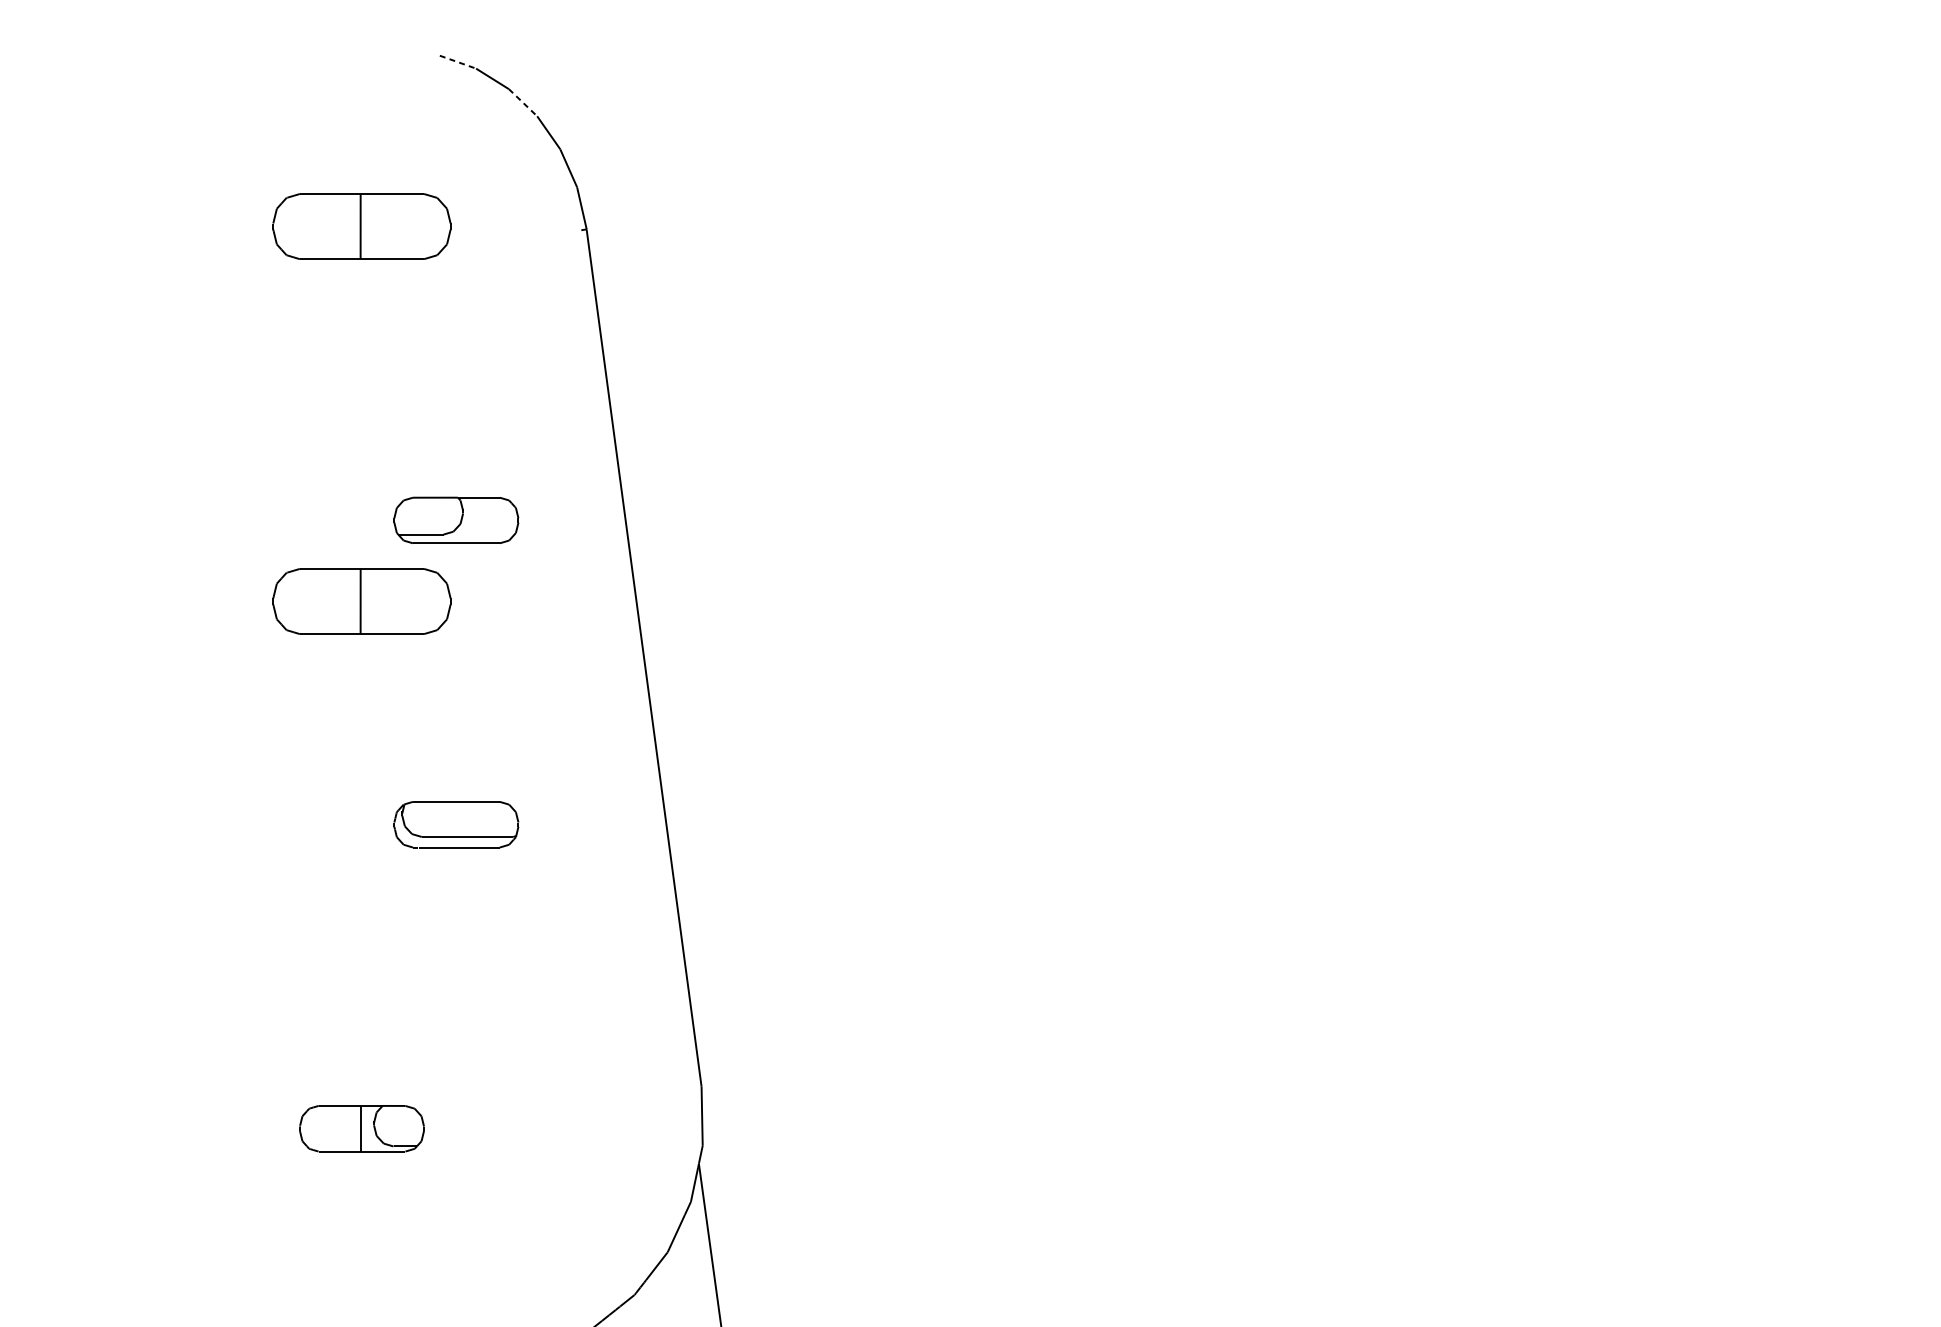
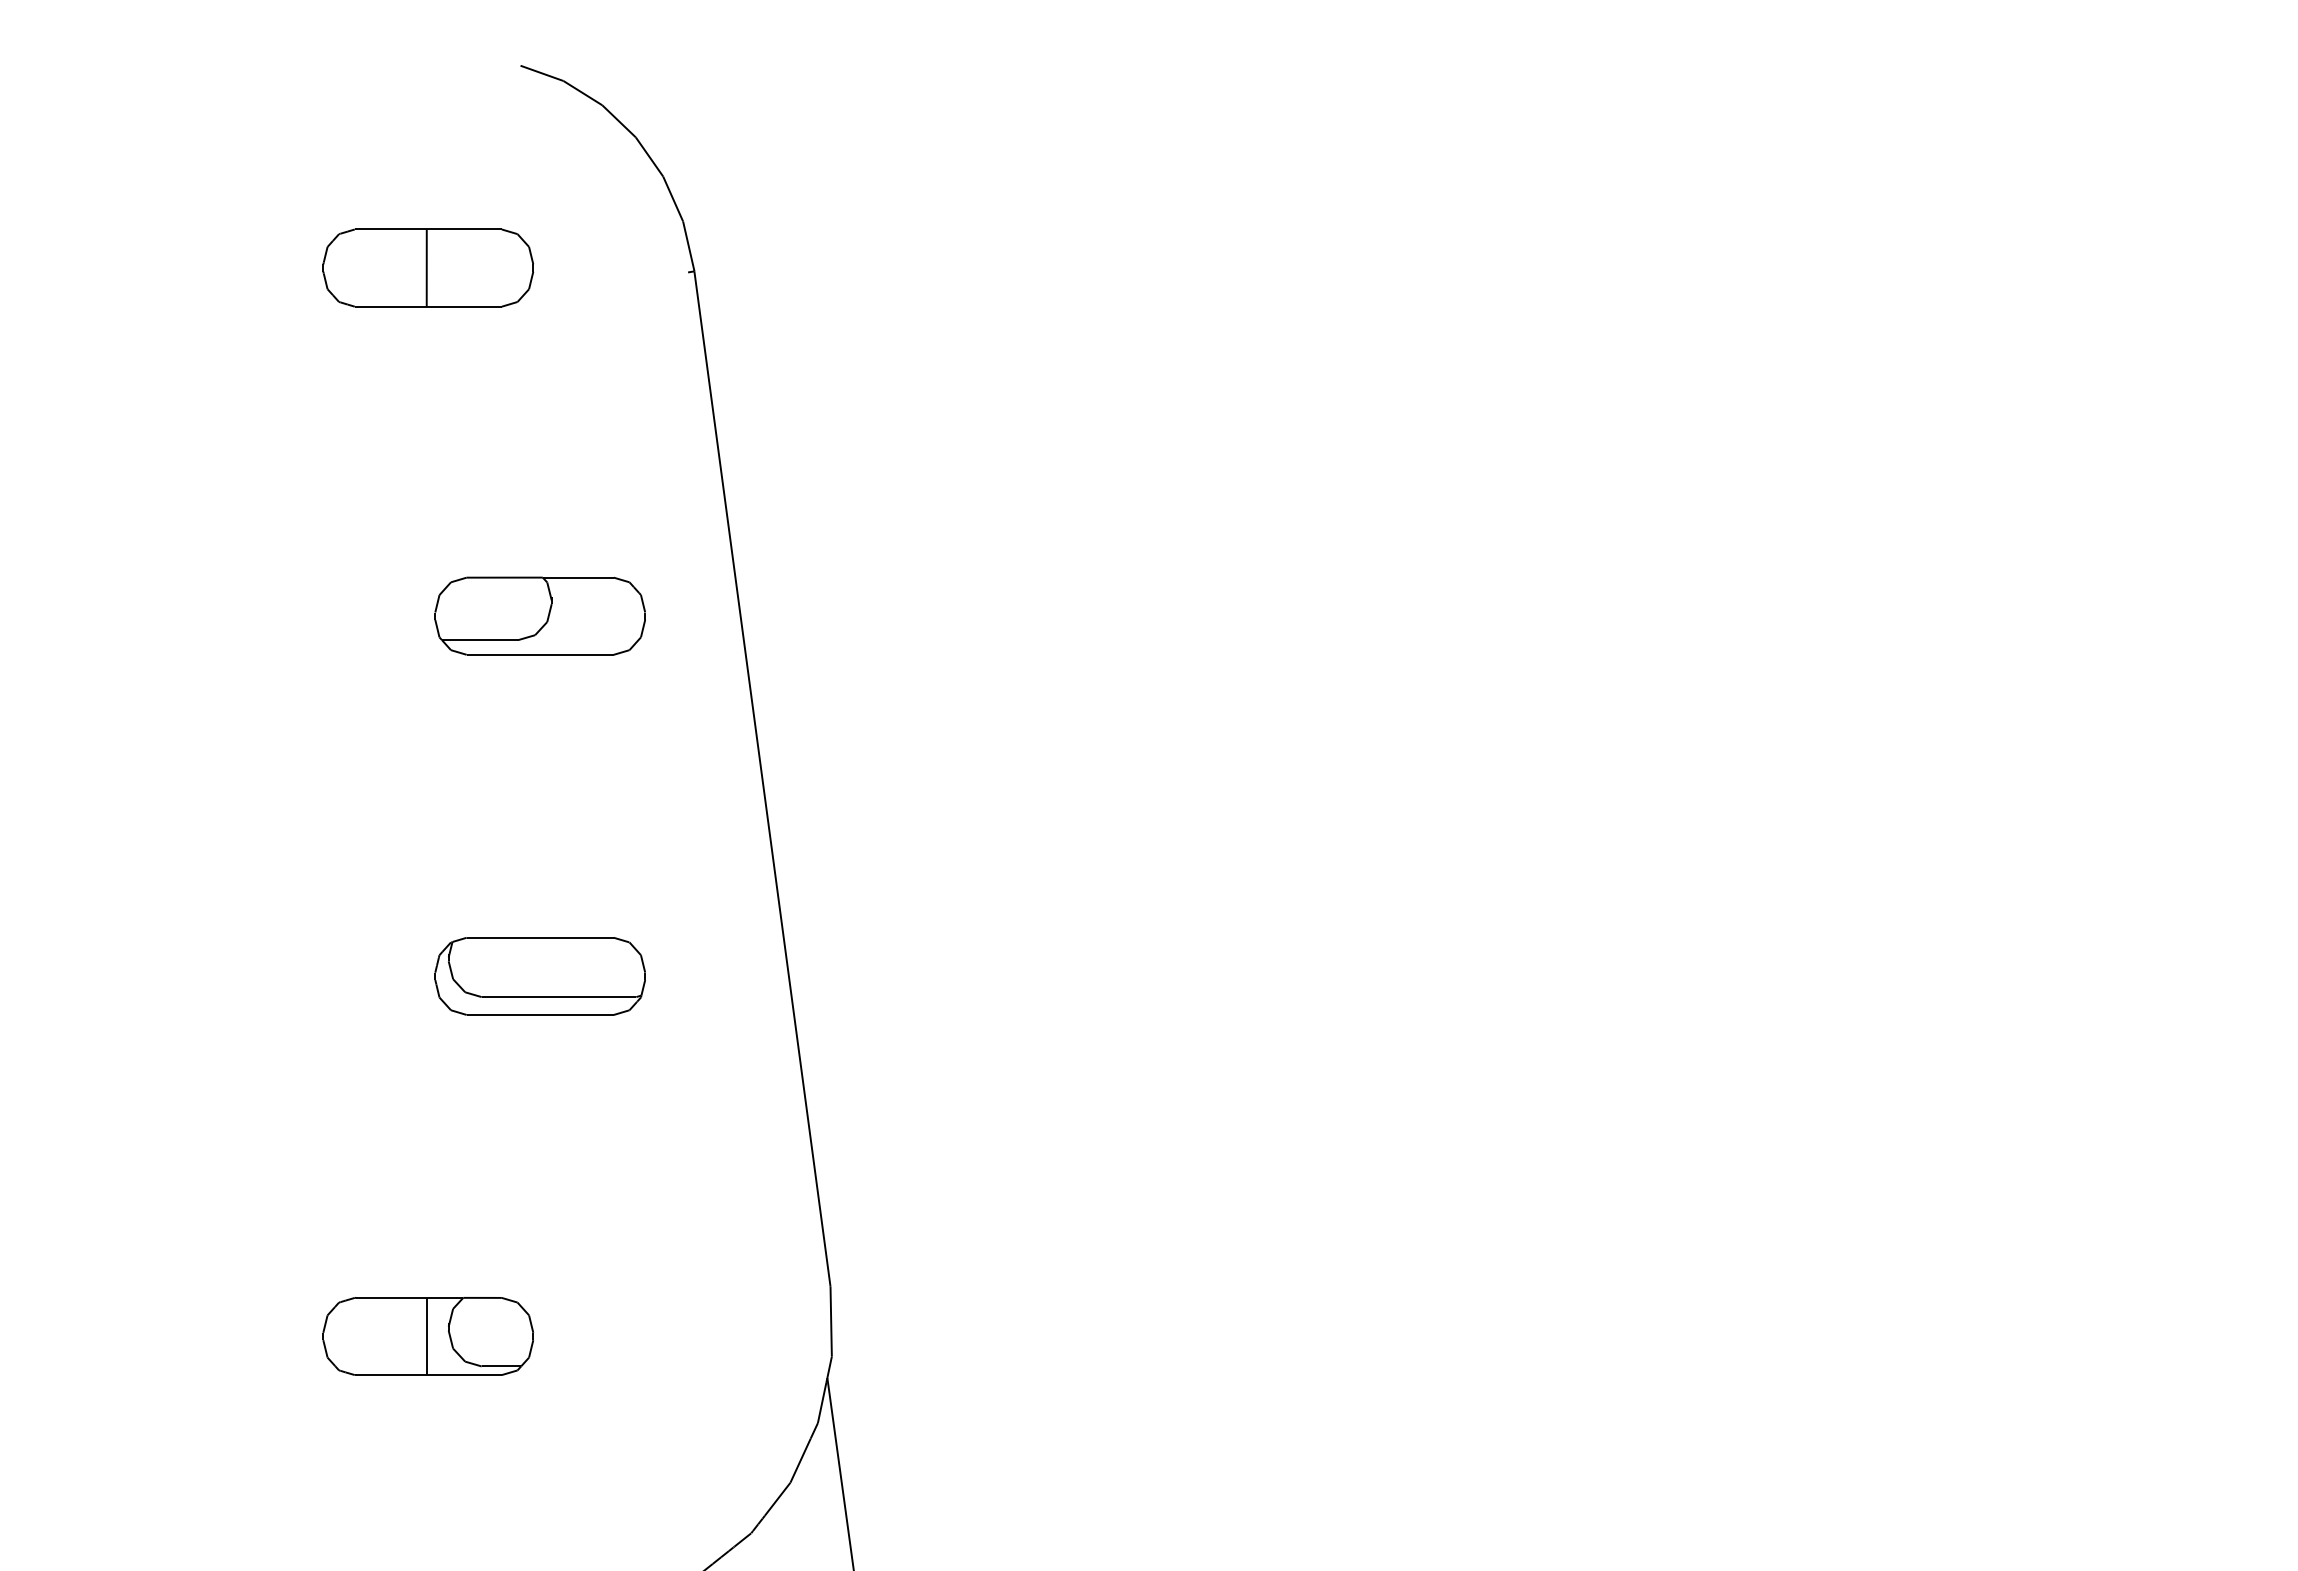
line: (458, 62) -> (542, 73), dashed -> solid
line: (523, 102) -> (619, 121), dashed -> solid
part: (455, 519) -> (539, 615), size x1.43
part: (362, 601) -> (428, 711), removed
part: (455, 824) -> (539, 976), size x1.43
part: (362, 1128) -> (428, 1336), size x1.43

